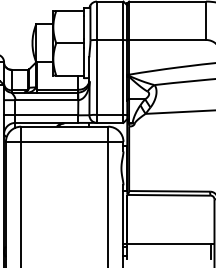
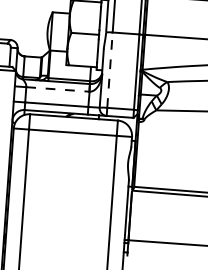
line: (96, 76) -> (109, 69), solid -> dashed
line: (47, 100) -> (58, 89), solid -> dashed

